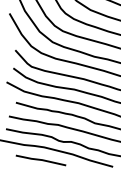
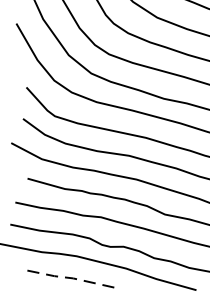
line: (41, 159) -> (71, 277), solid -> dashed

